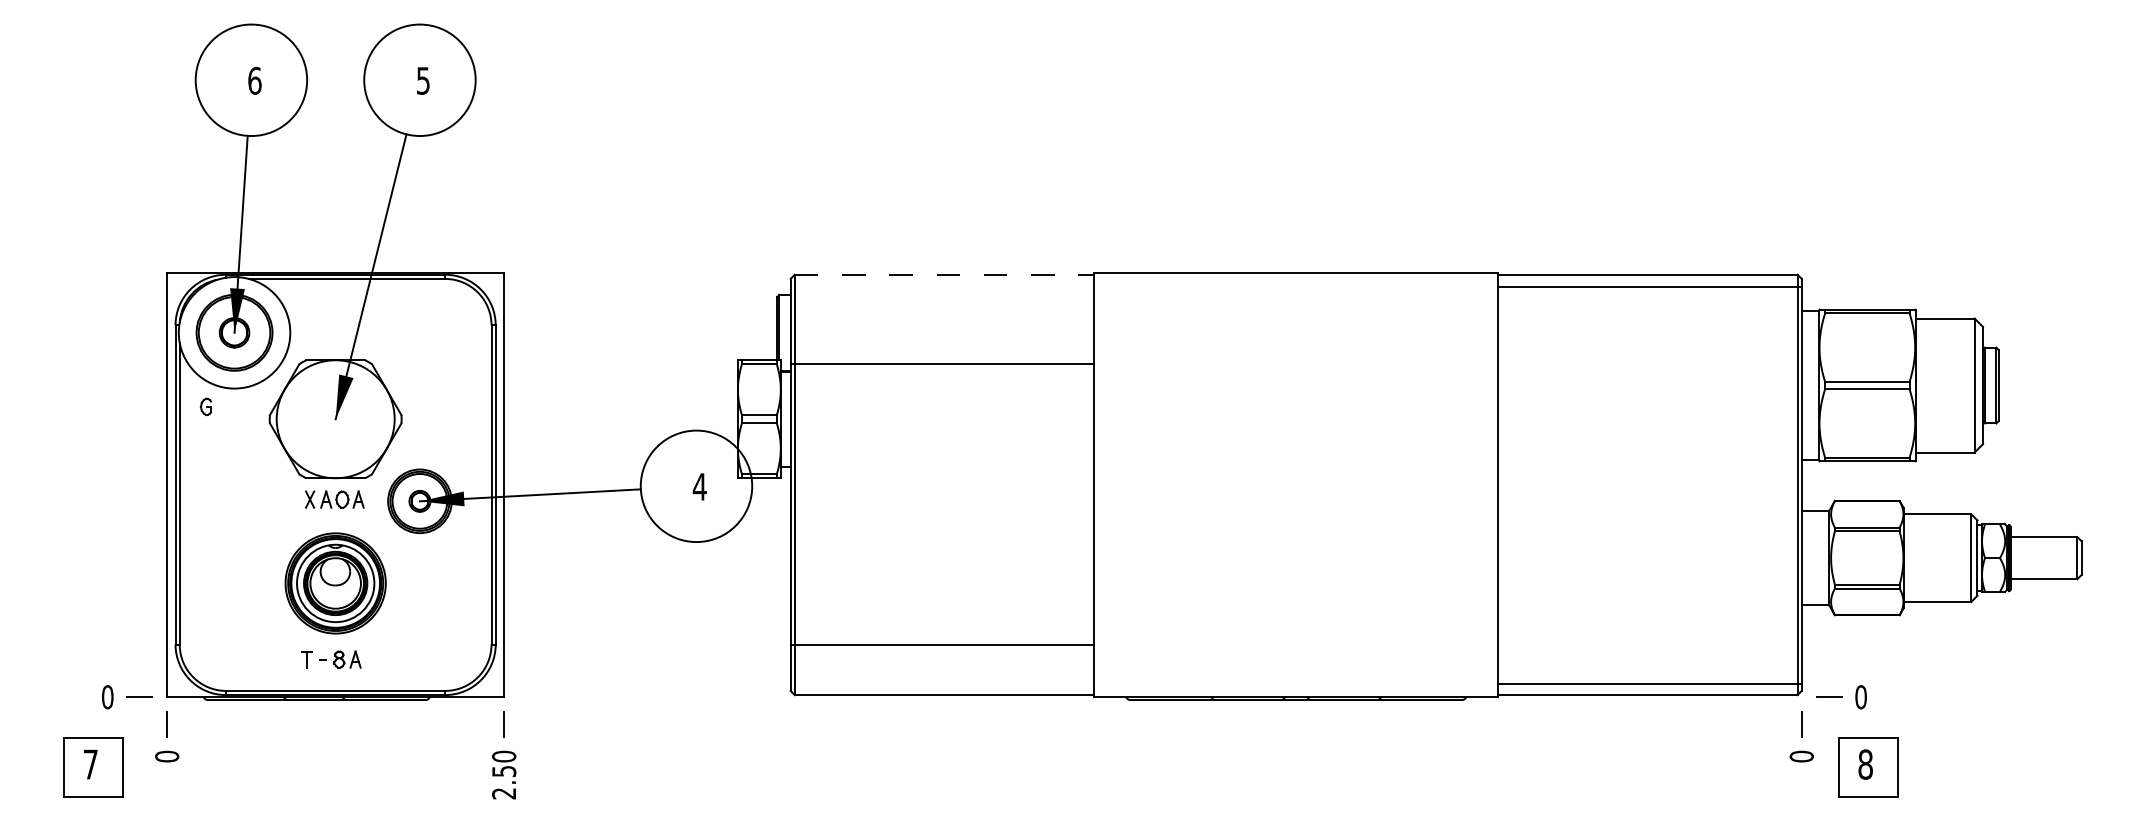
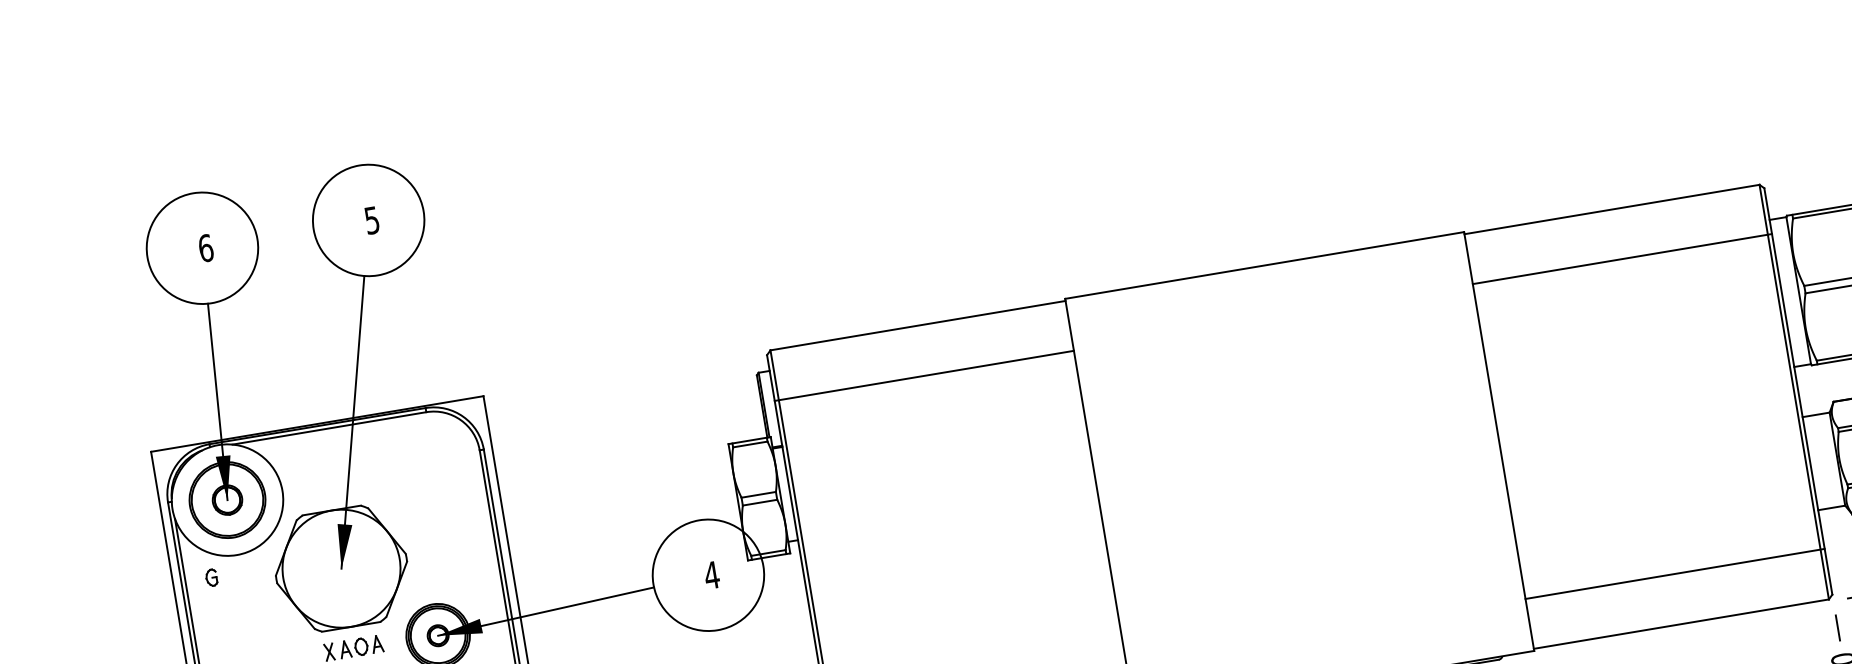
line: (944, 274) -> (918, 325), dashed -> solid
line: (1649, 287) -> (1621, 259), moved
line: (942, 364) -> (924, 376), moved
line: (1649, 683) -> (1674, 573), moved

